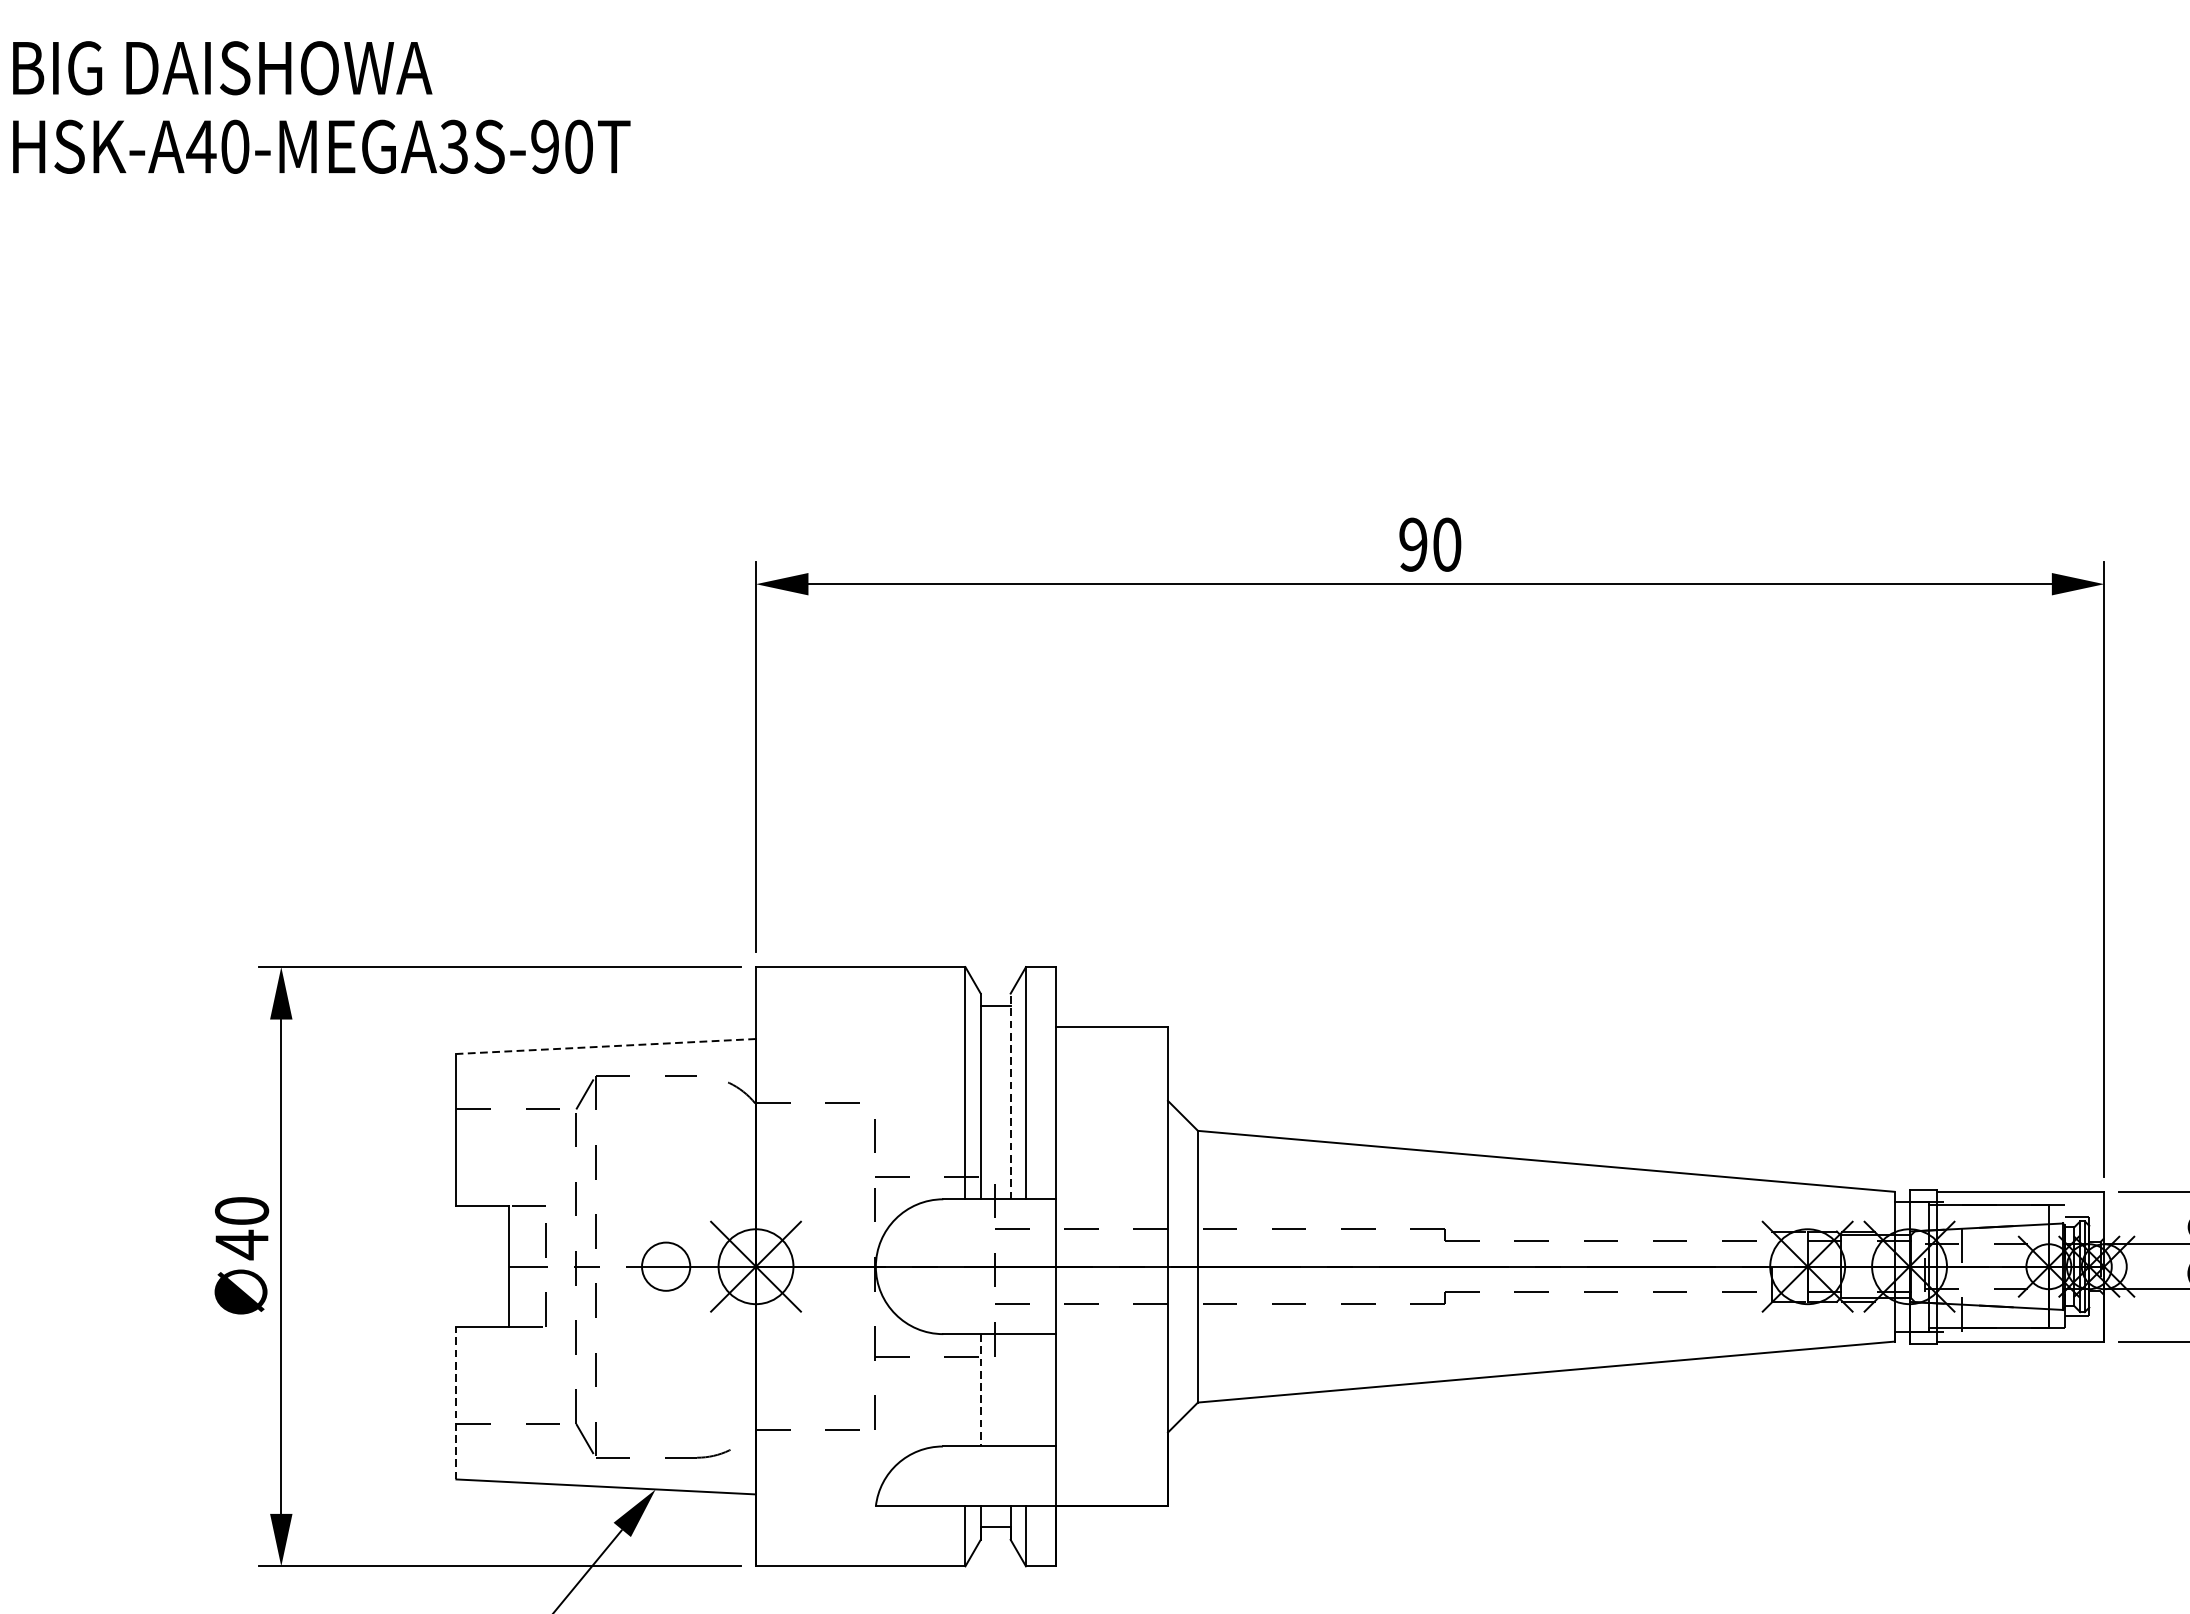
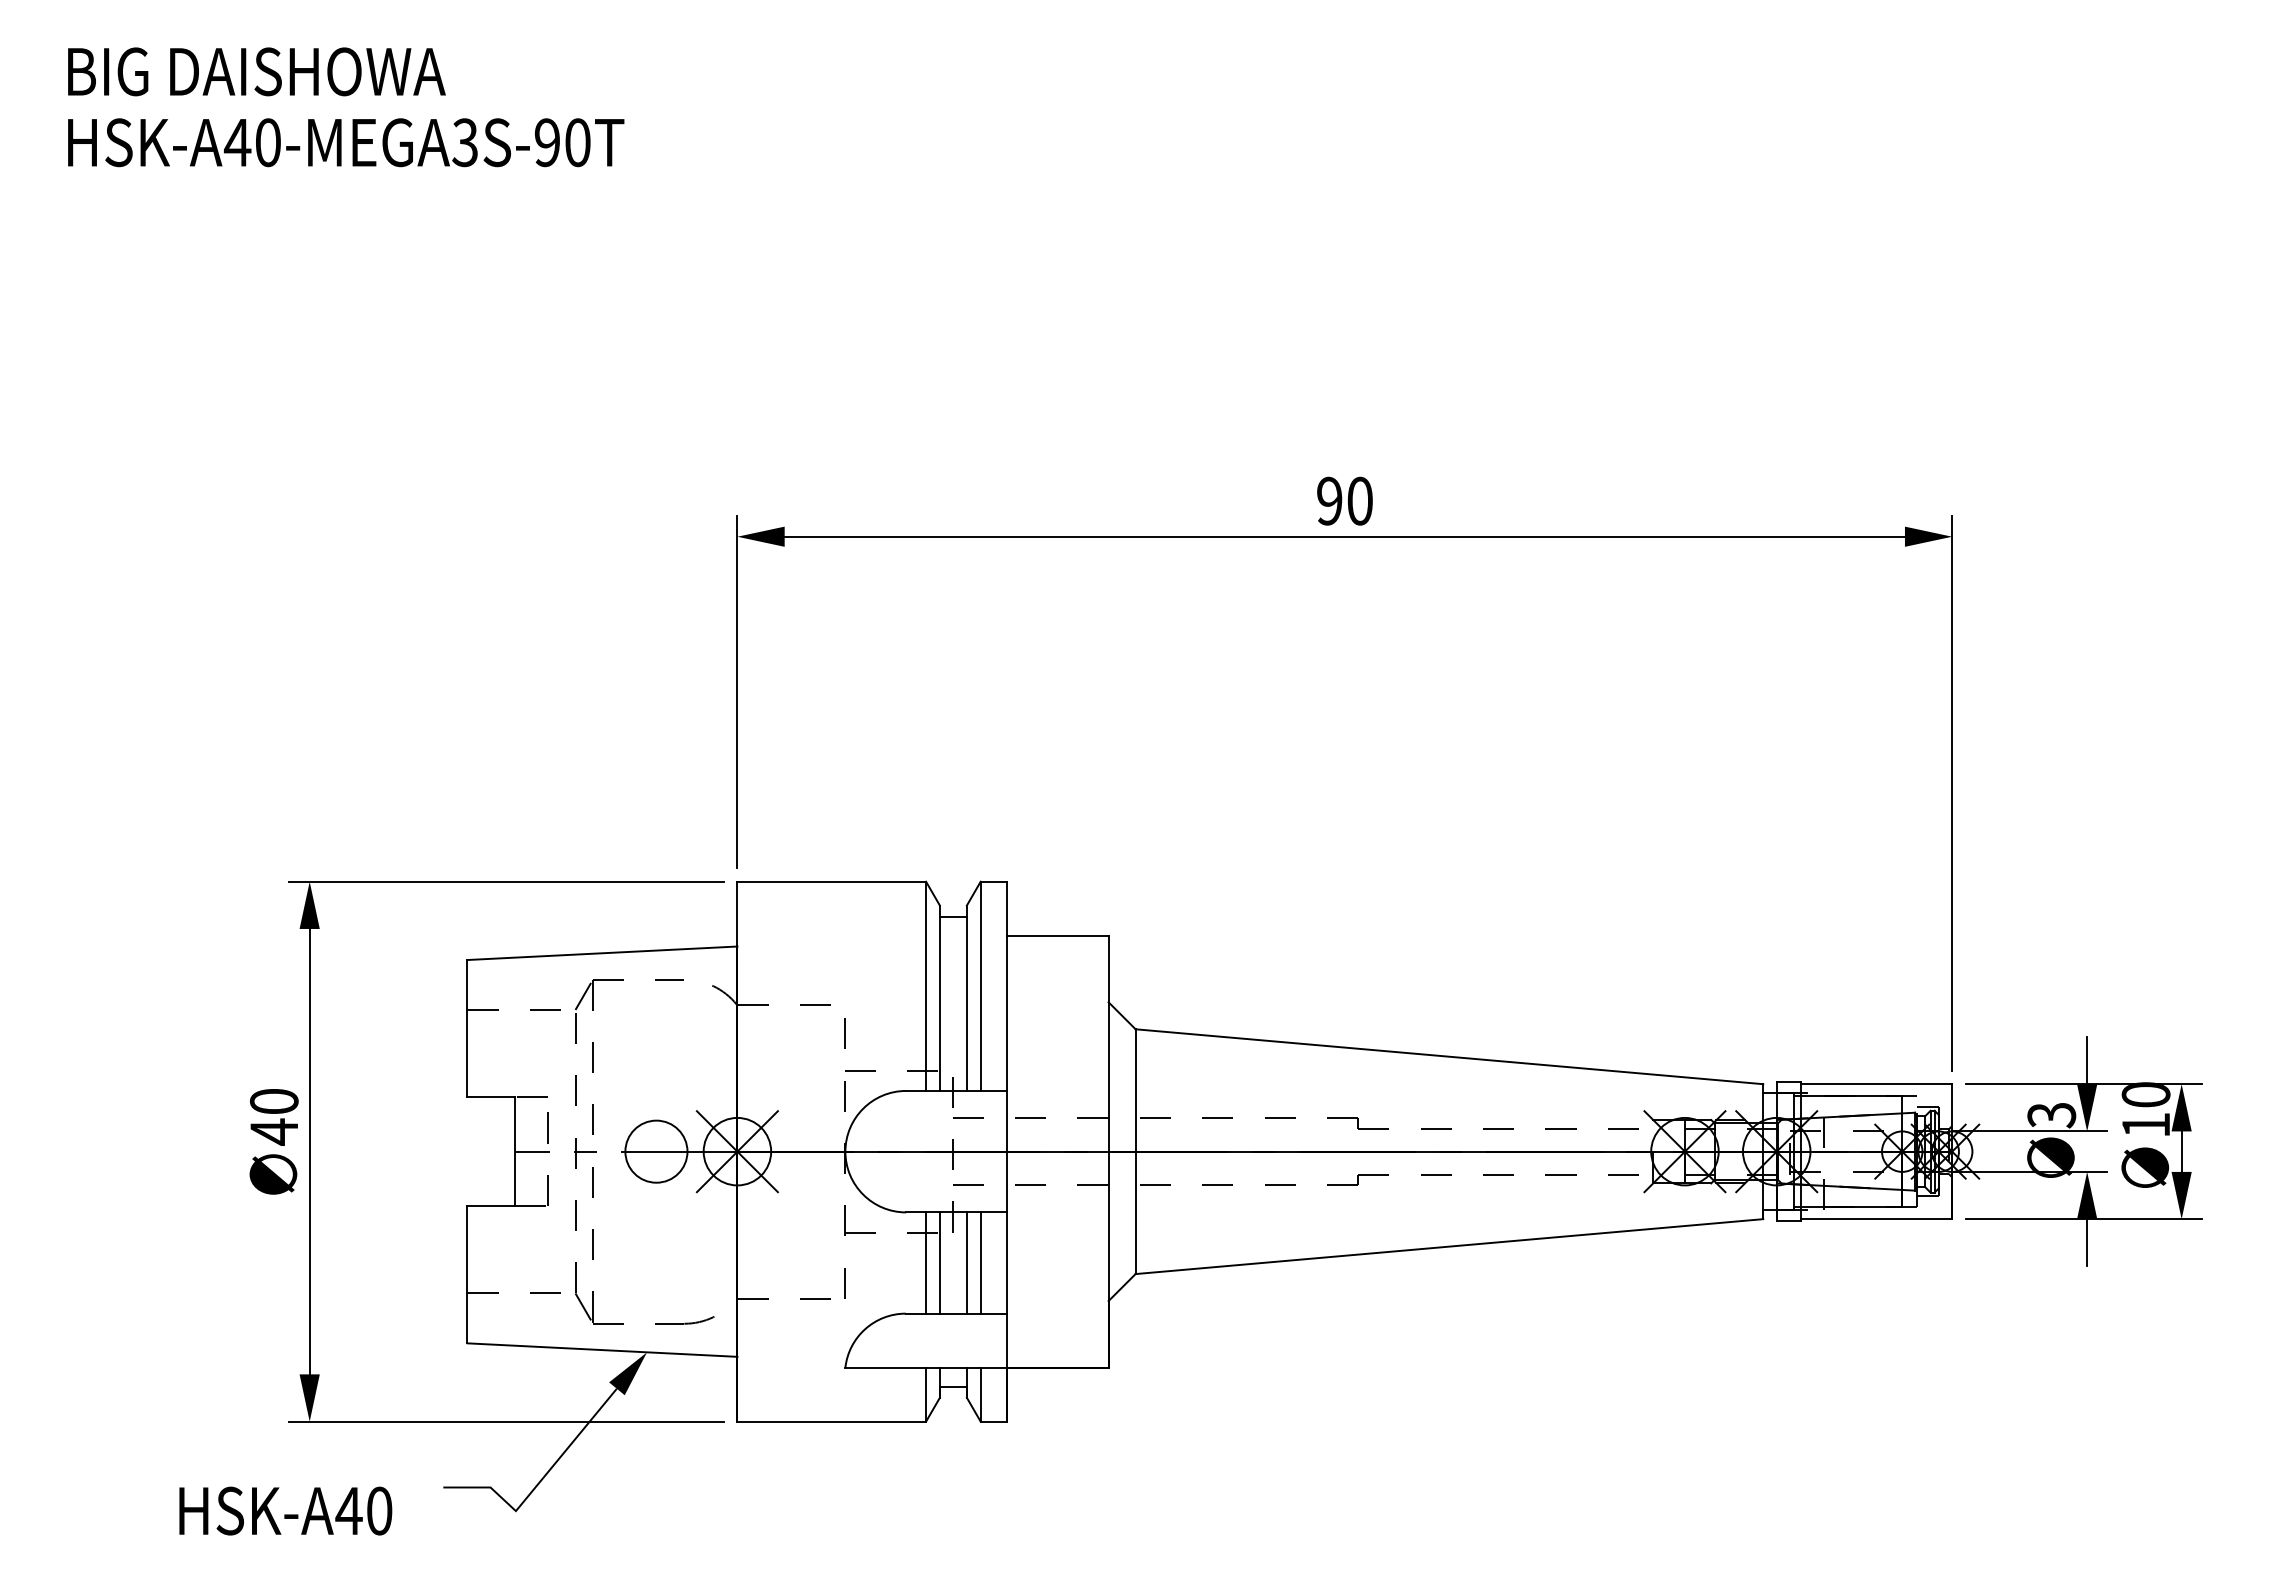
line: (605, 1046) -> (601, 953), dashed -> solid
line: (1010, 1096) -> (966, 998), dashed -> solid
circle: (666, 1266) -> (656, 1151), size x1.43
line: (965, 1389) -> (926, 1262), added
line: (1010, 1389) -> (966, 1262), added
line: (1025, 1389) -> (980, 1262), added
line: (980, 1390) -> (939, 1263), dashed -> solid
line: (456, 1403) -> (467, 1274), dashed -> solid

